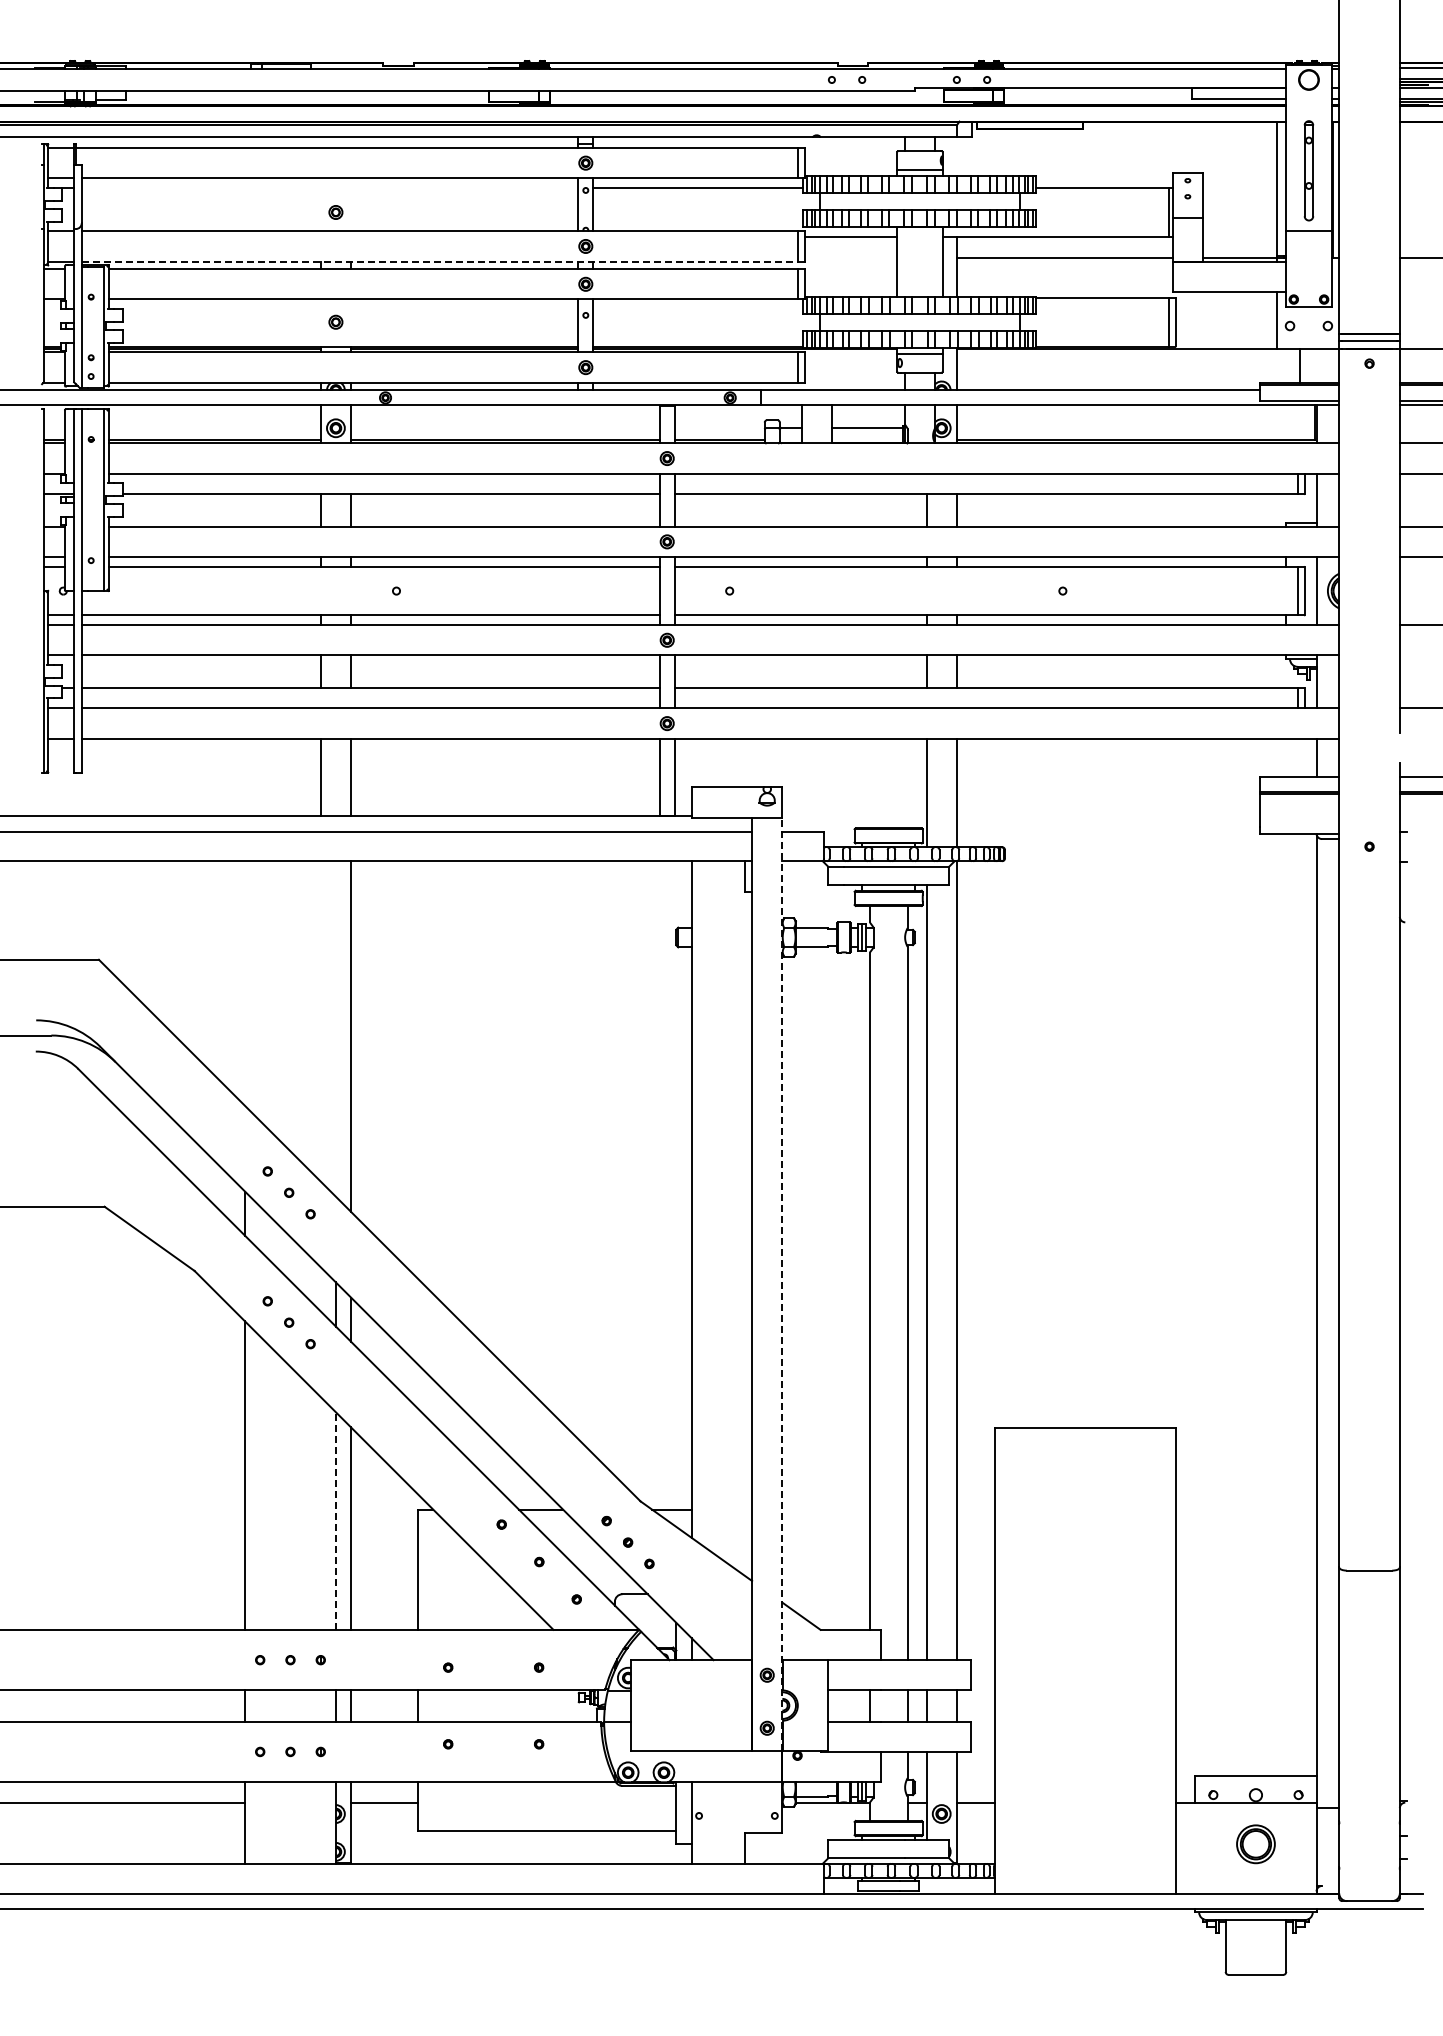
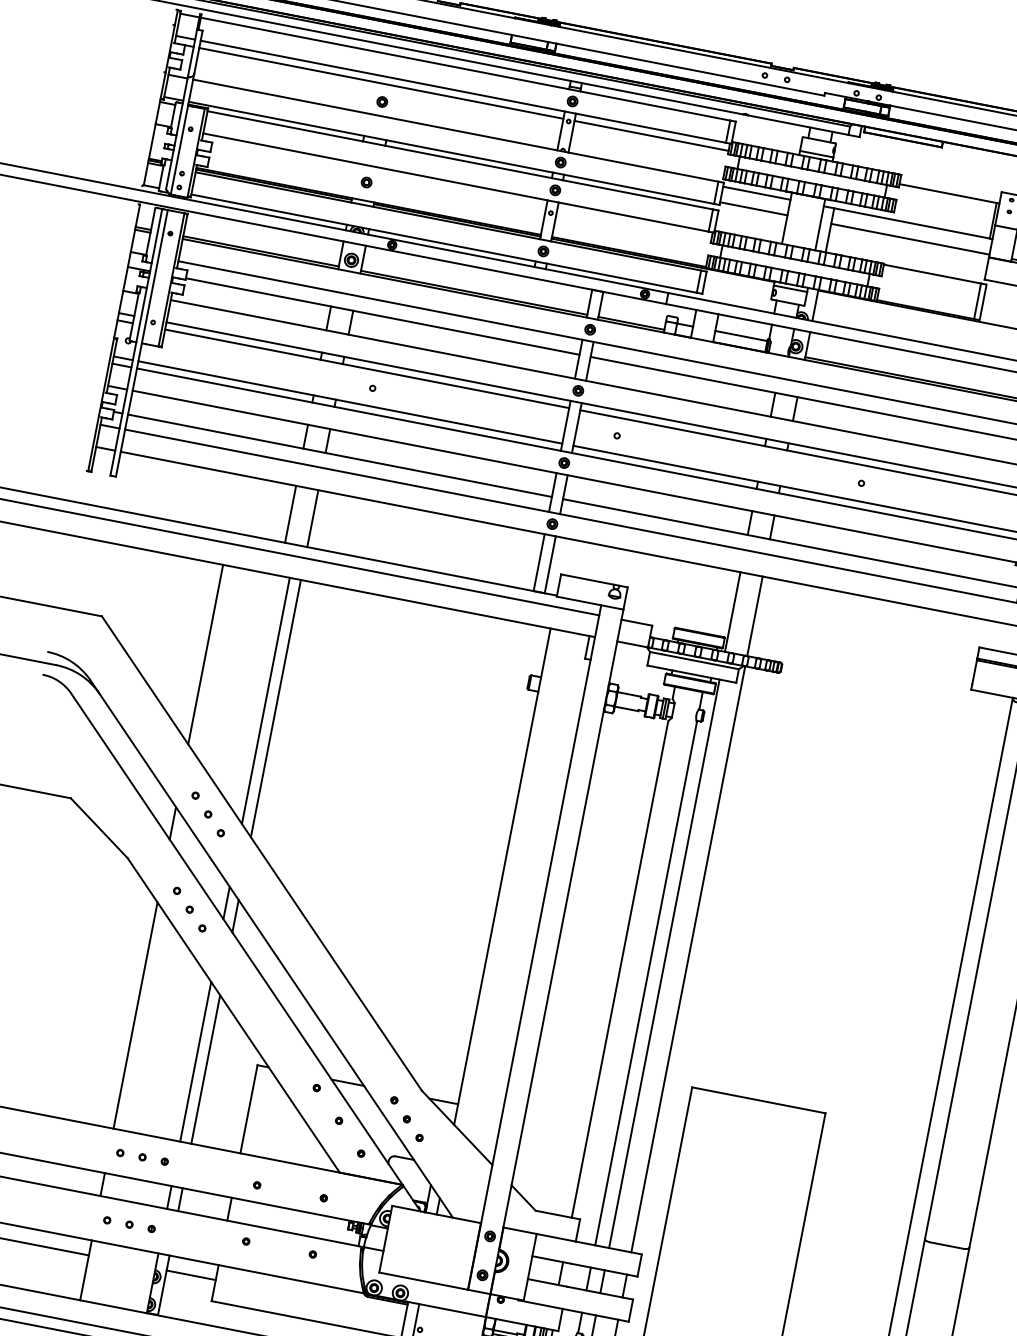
line: (329, 188) -> (380, 83), added
line: (851, 257) -> (754, 208), added
line: (440, 261) -> (451, 152), dashed -> solid
line: (245, 983) -> (206, 654), added
line: (335, 1028) -> (265, 700), added
line: (782, 1284) -> (556, 951), dashed -> solid
line: (335, 1521) -> (195, 1062), dashed -> solid

